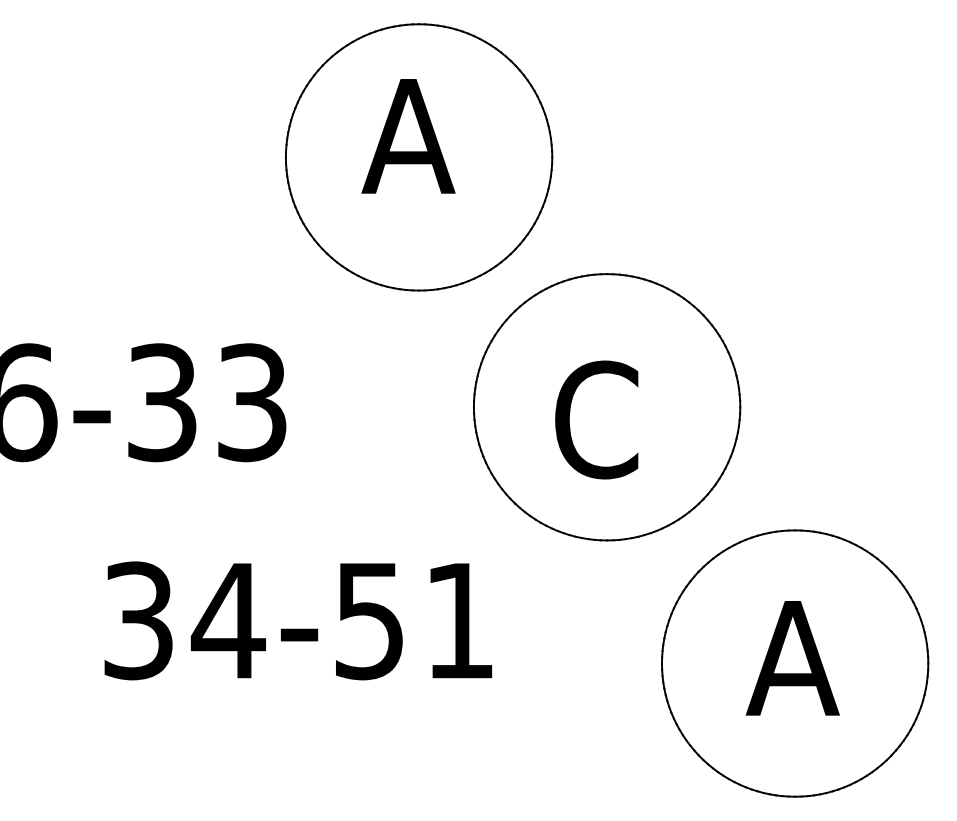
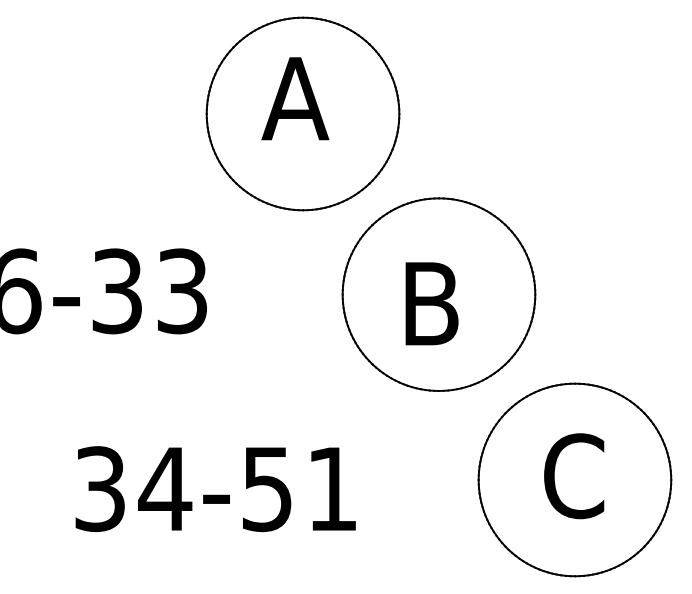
text: (596, 419) -> (431, 303), C -> B
text: (298, 621) -> (215, 489), moved
text: (793, 658) -> (573, 476), A -> C

